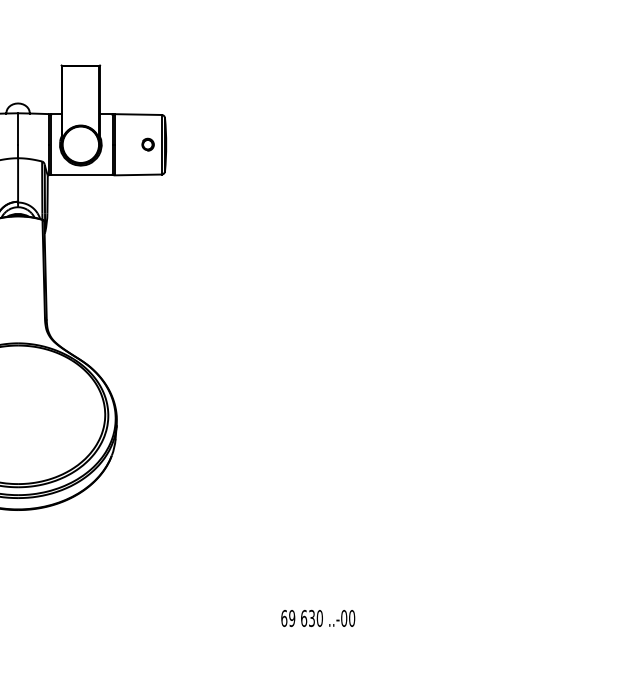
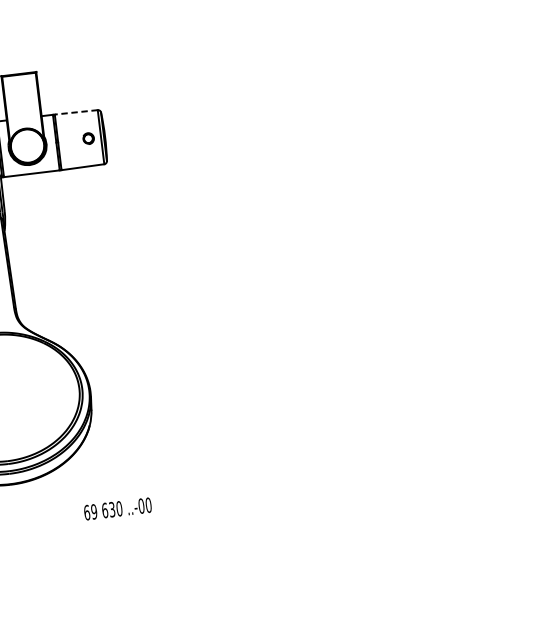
line: (138, 114) -> (76, 112), solid -> dashed
text: (318, 617) -> (118, 508), moved

